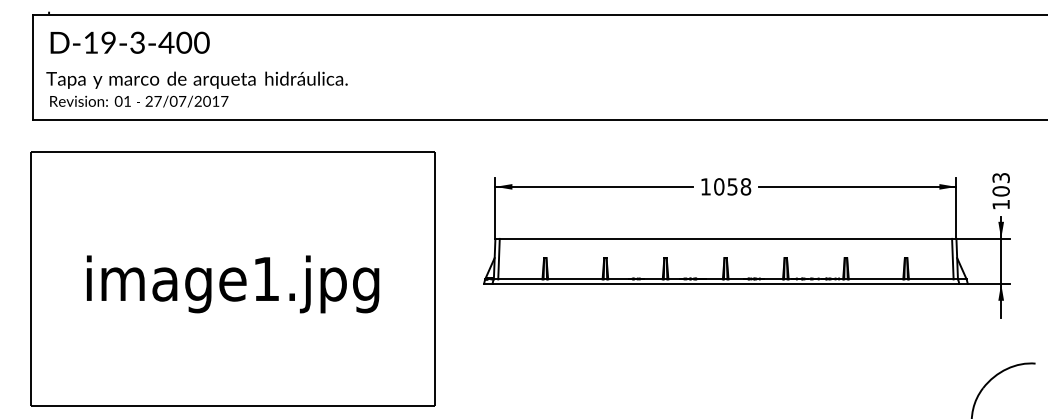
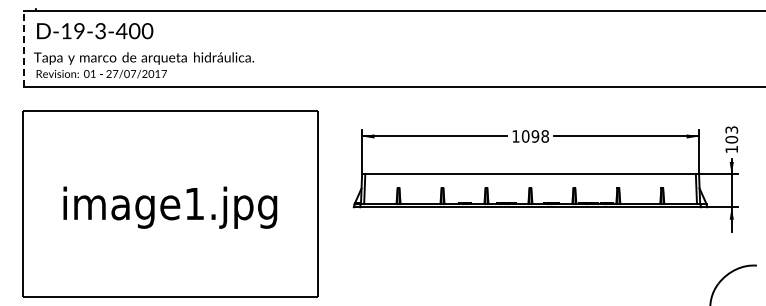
line: (33, 66) -> (24, 48), solid -> dashed
text: (732, 186) -> (535, 136), 1058 -> 1098

